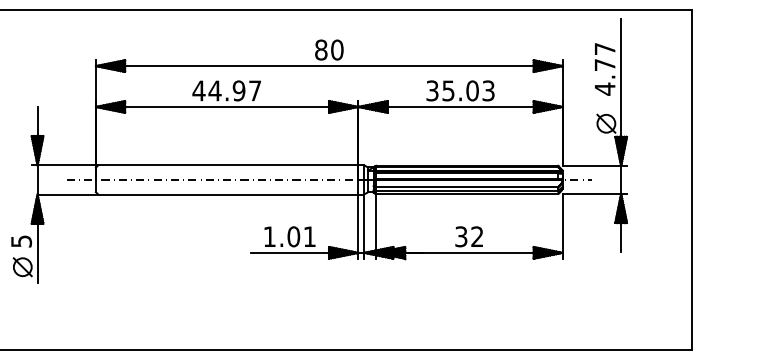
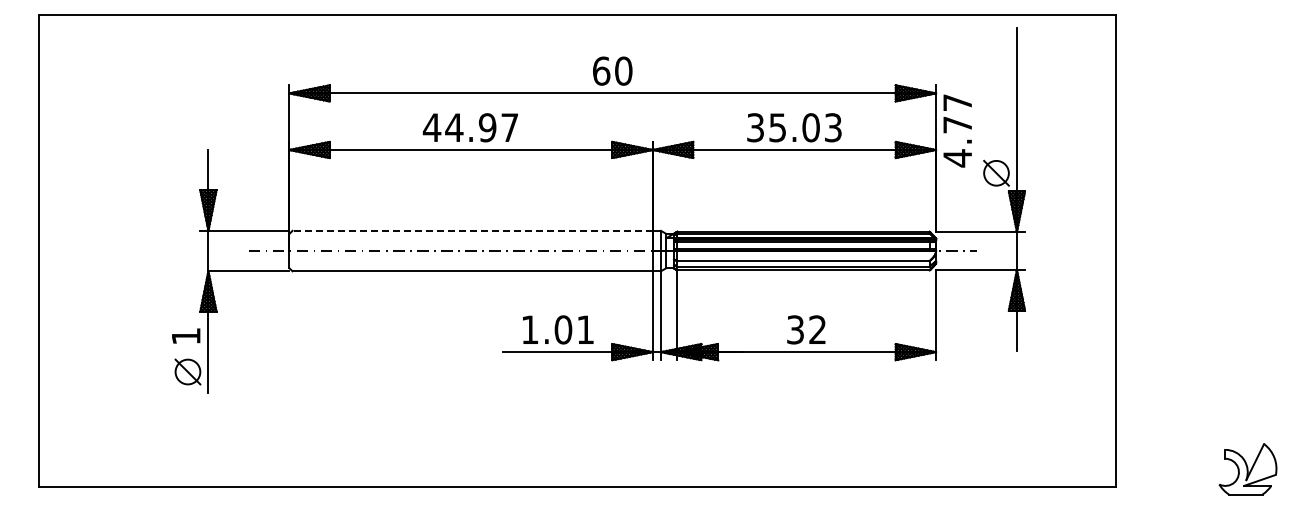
text: (321, 49) -> (601, 70), 80 -> 60
text: (604, 69) -> (957, 130), moved
line: (228, 165) -> (472, 230), solid -> dashed
text: (21, 241) -> (186, 336), 5 -> 1

